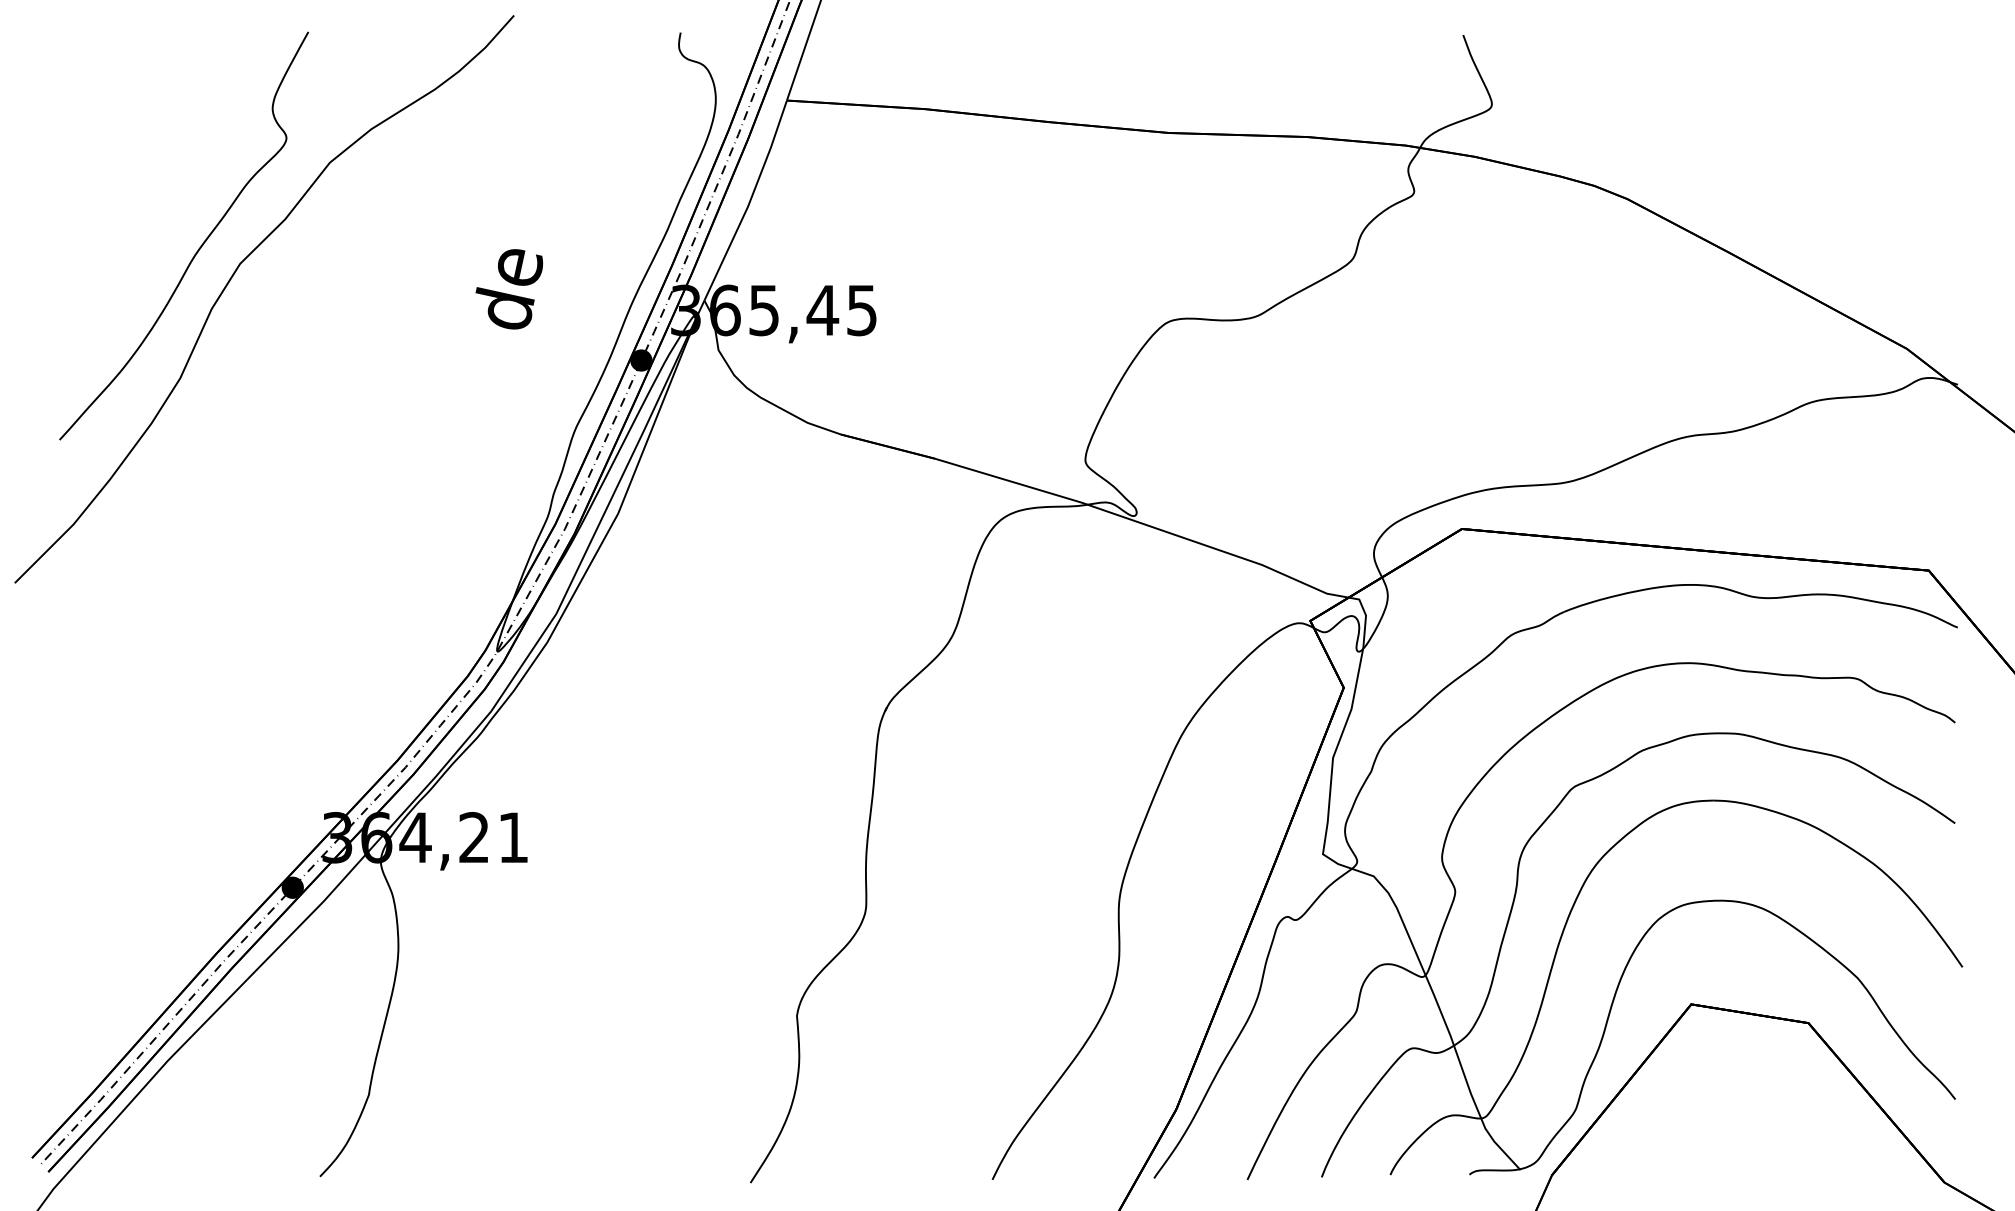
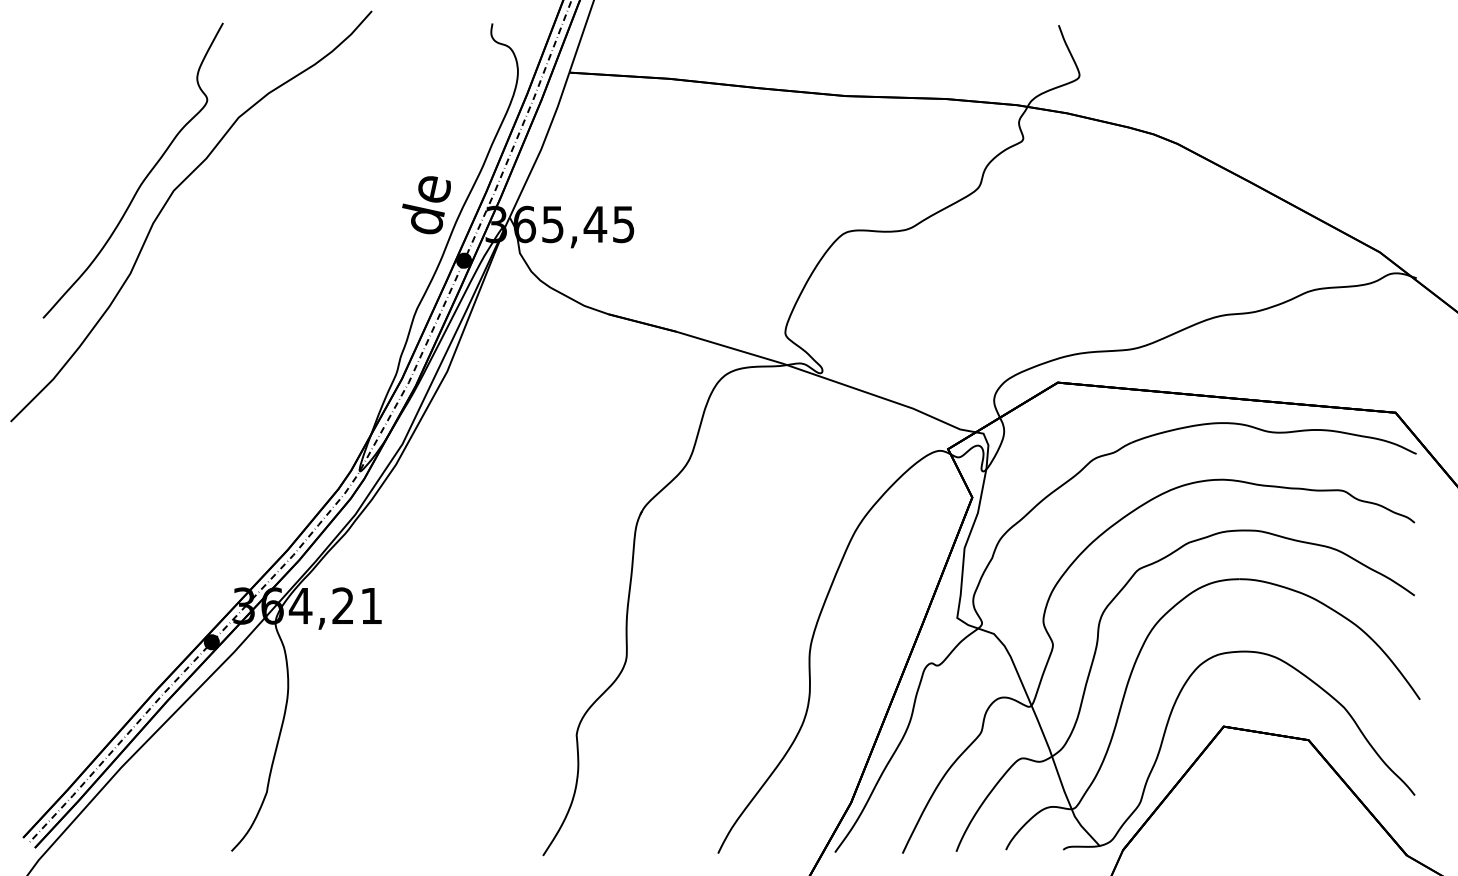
text: (509, 289) -> (426, 205), moved

